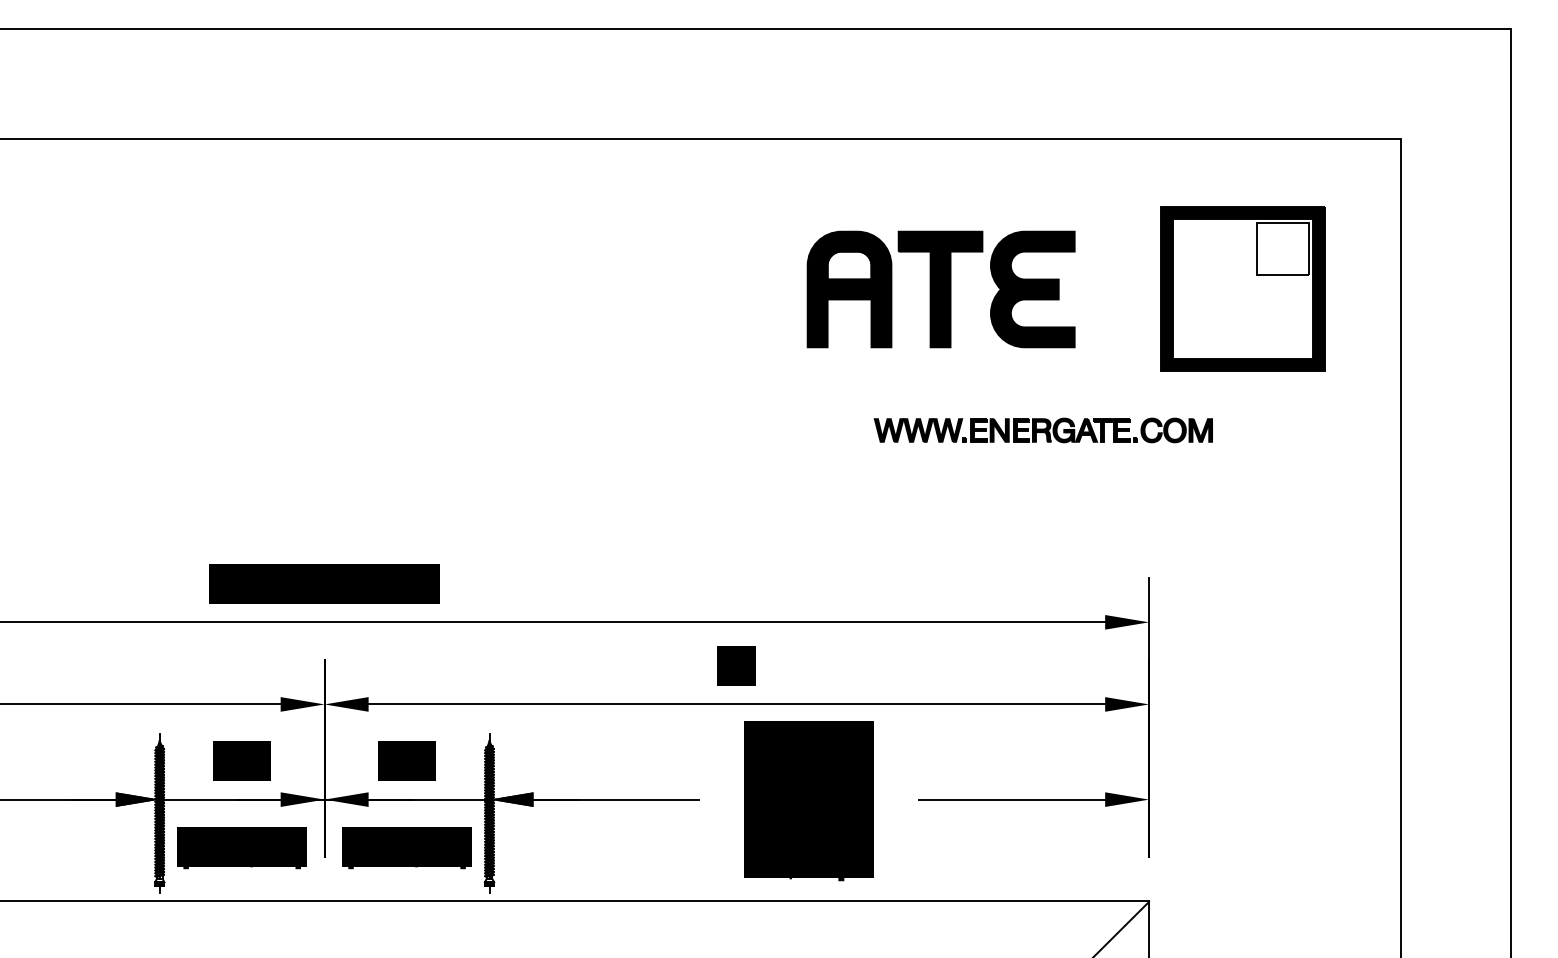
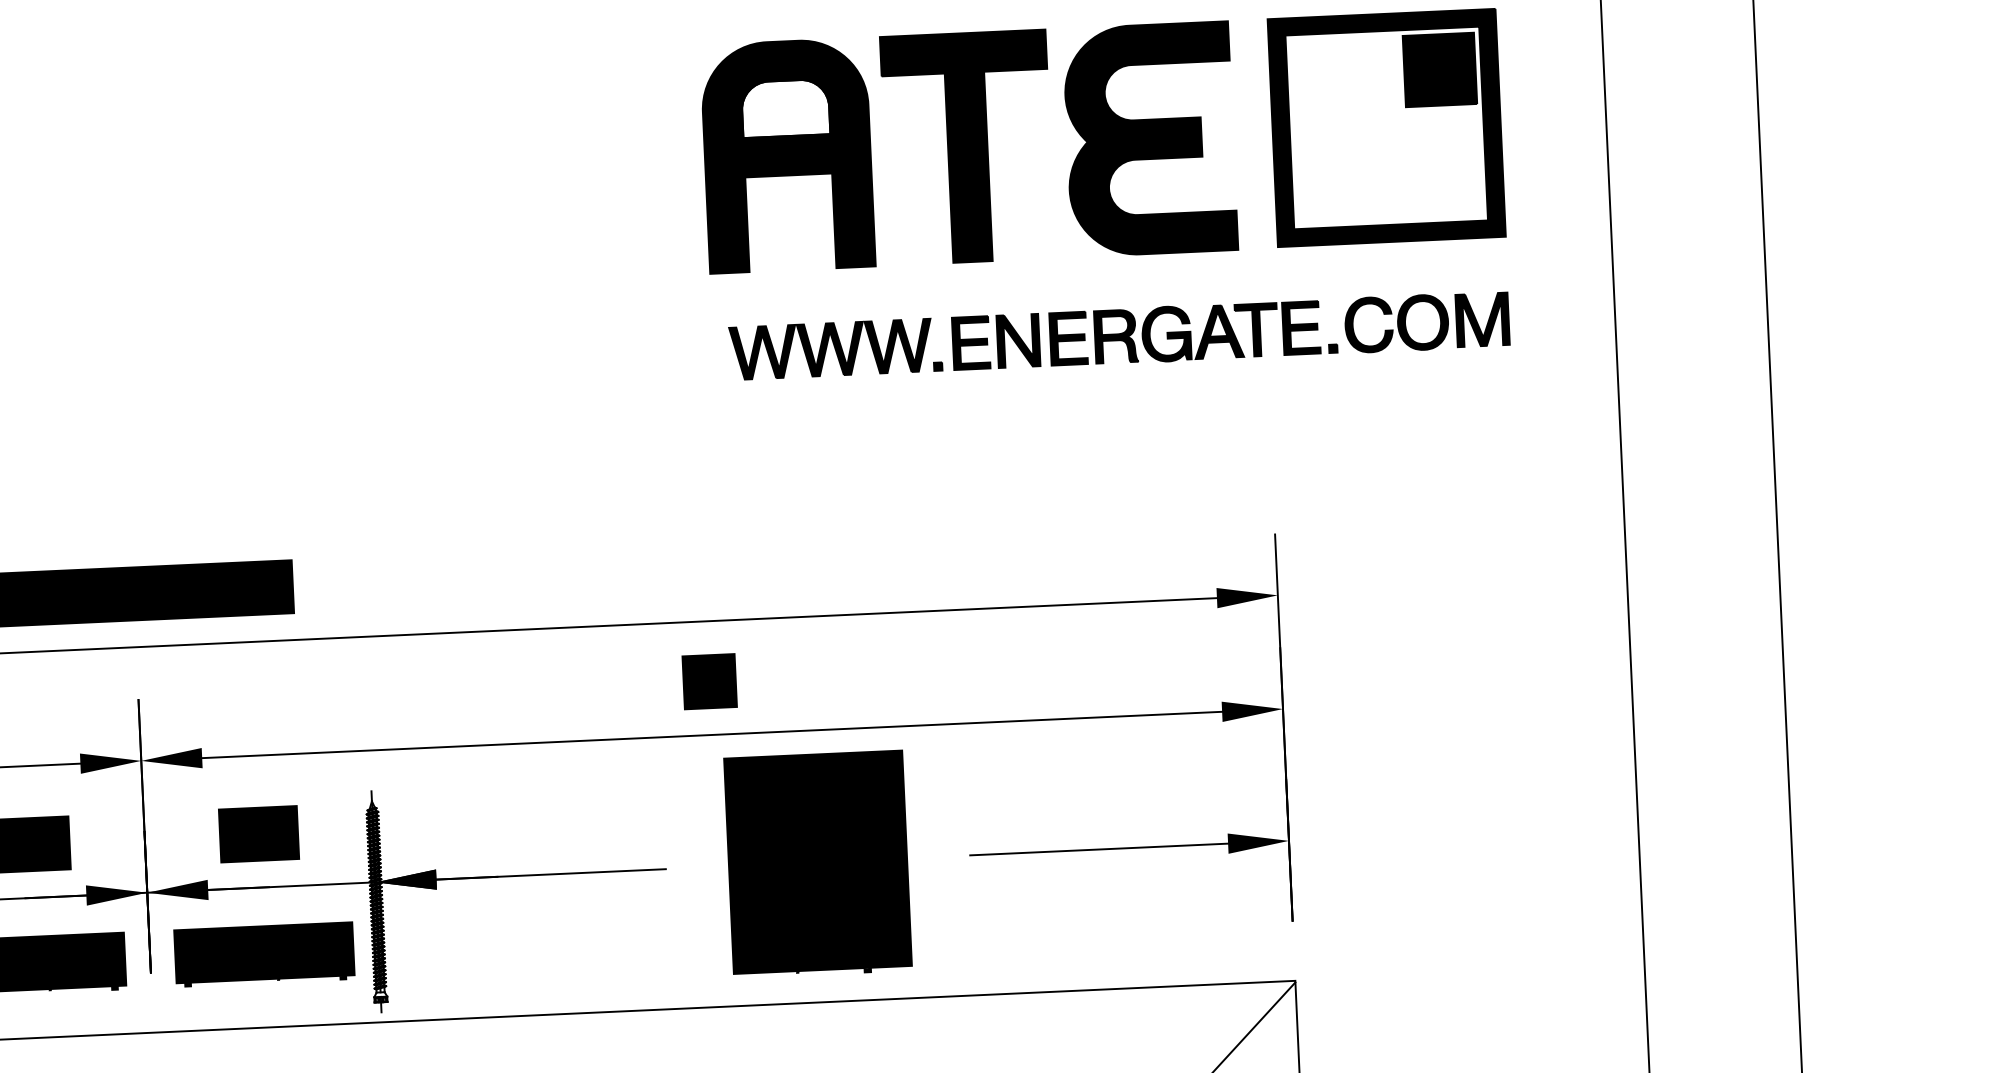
fill: (1282, 248) -> (1439, 69), added
part: (940, 289) -> (968, 147), size x1.43
part: (1043, 430) -> (1119, 336), size x1.67

